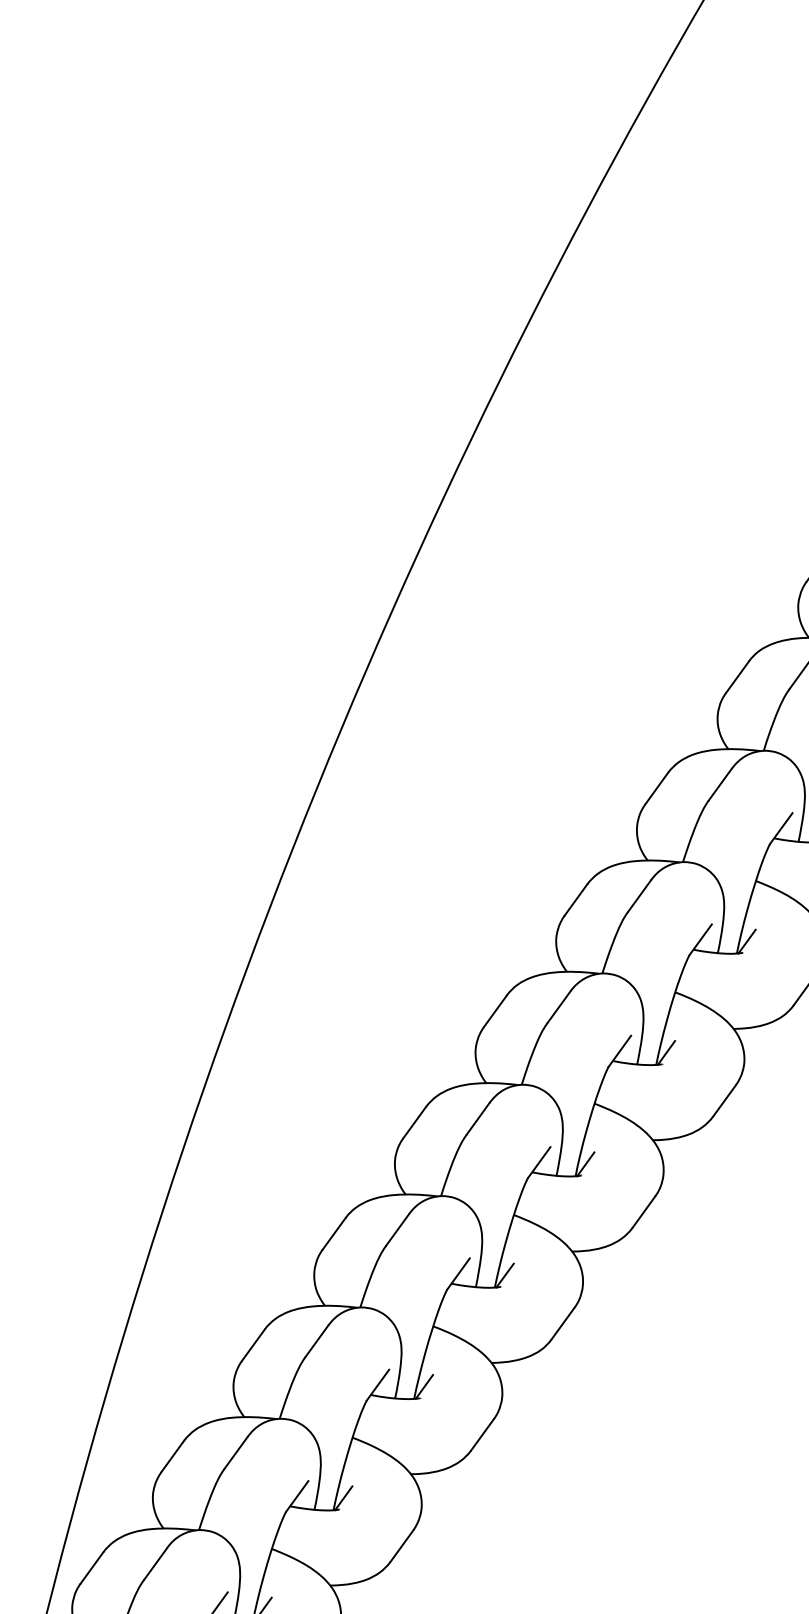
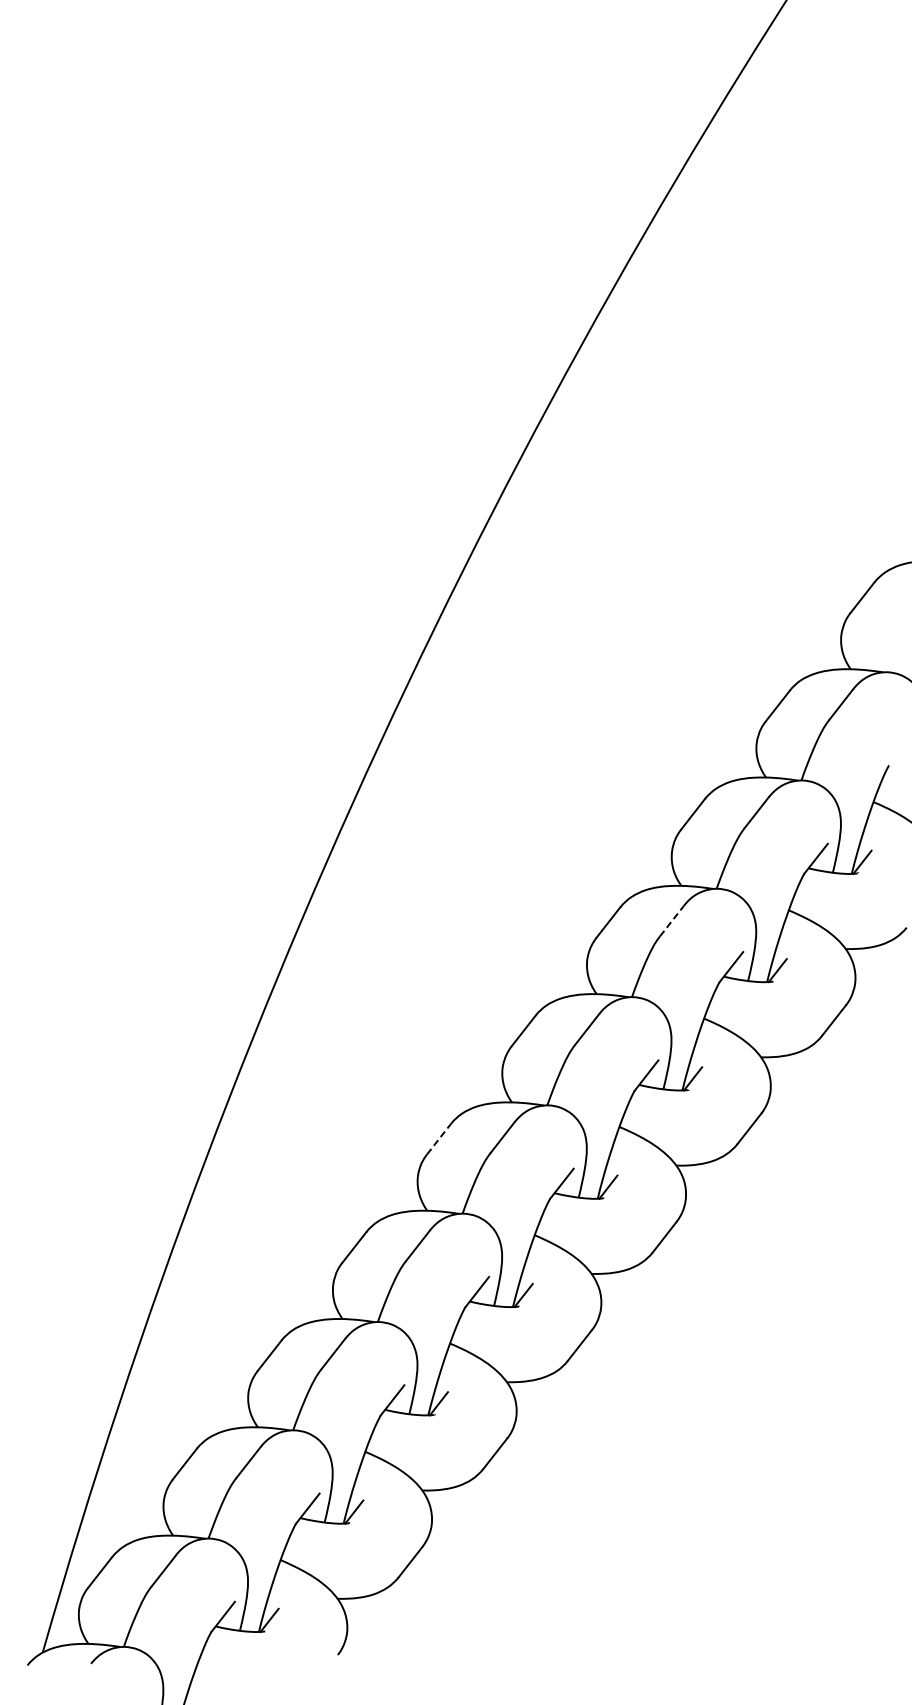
line: (640, 895) -> (672, 920), solid -> dashed
line: (415, 1121) -> (439, 1138), solid -> dashed

